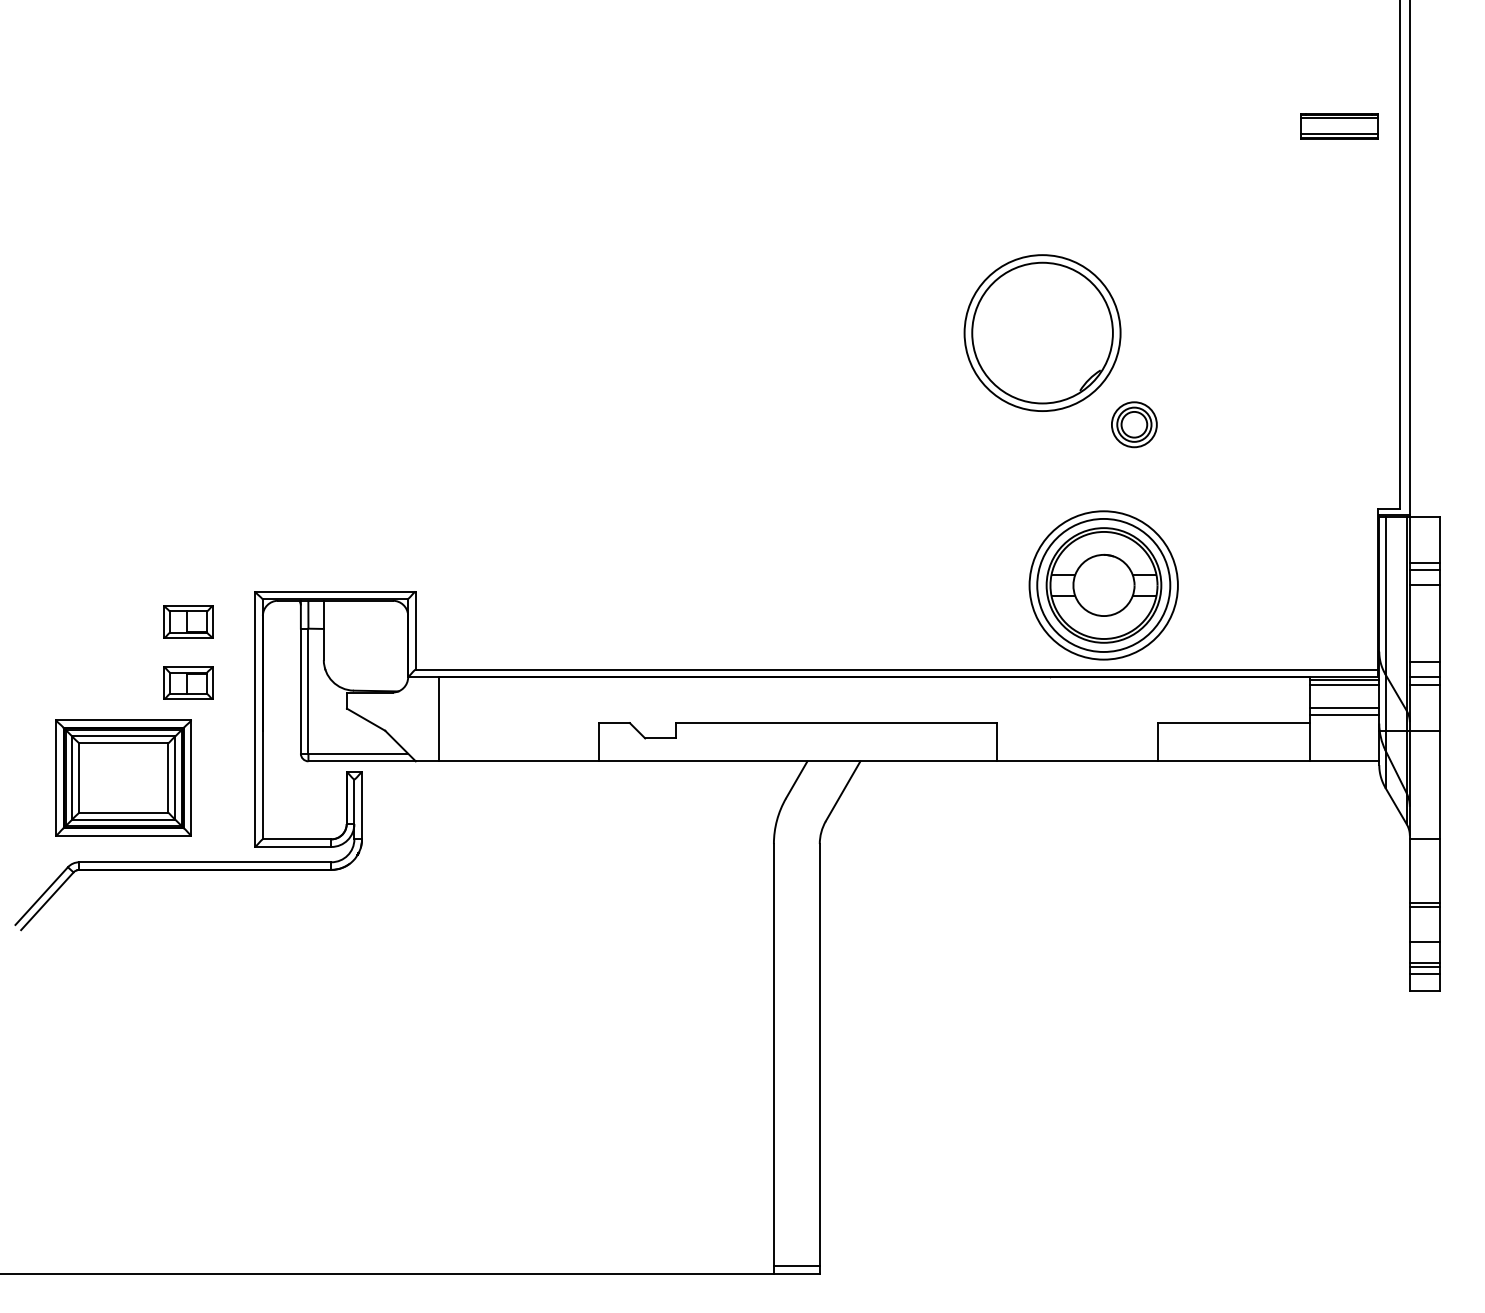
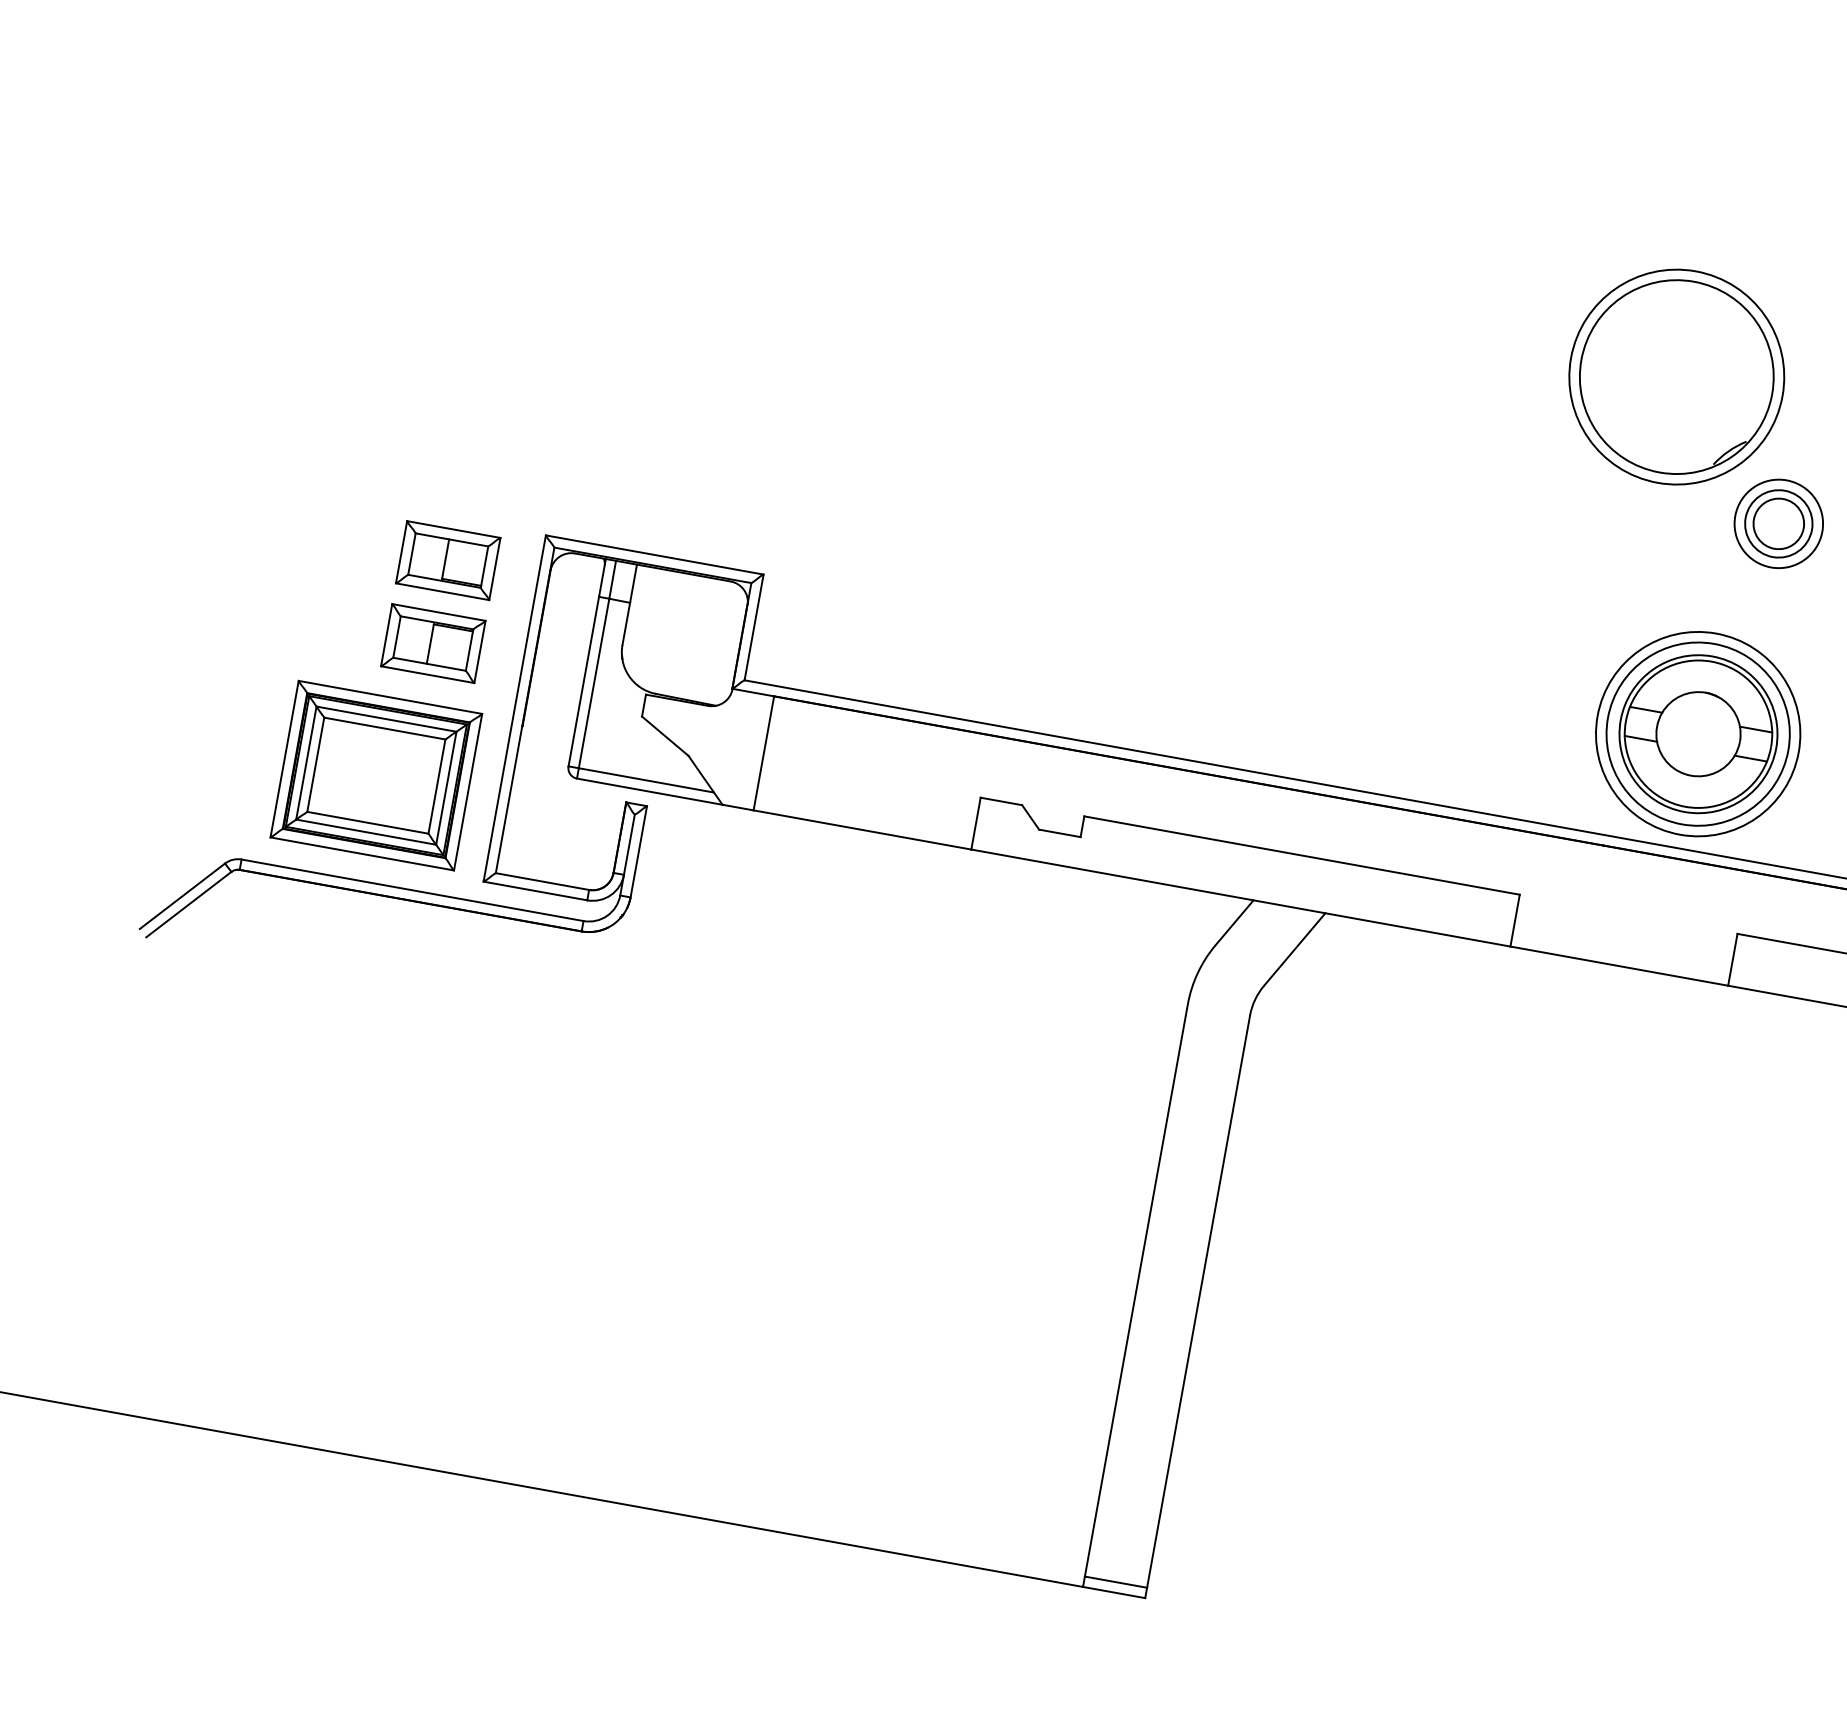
part: (1134, 424) -> (1779, 523), size x1.43
part: (188, 621) -> (448, 559), size x1.43
part: (188, 682) -> (433, 642), size x1.43
part: (123, 777) -> (376, 774), moved

